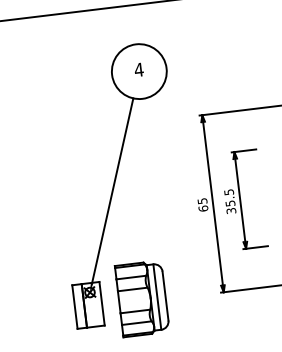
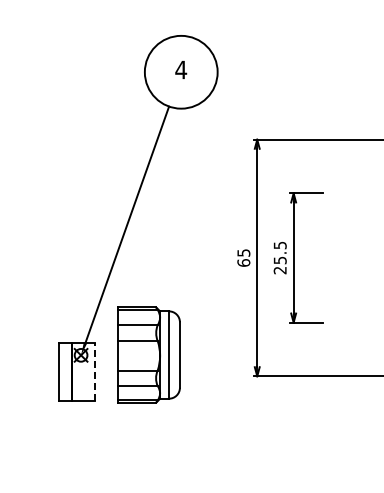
text: (231, 210) -> (280, 270), 35.5 -> 25.5
part: (141, 298) -> (148, 354), moved
line: (102, 303) -> (95, 371), solid -> dashed

